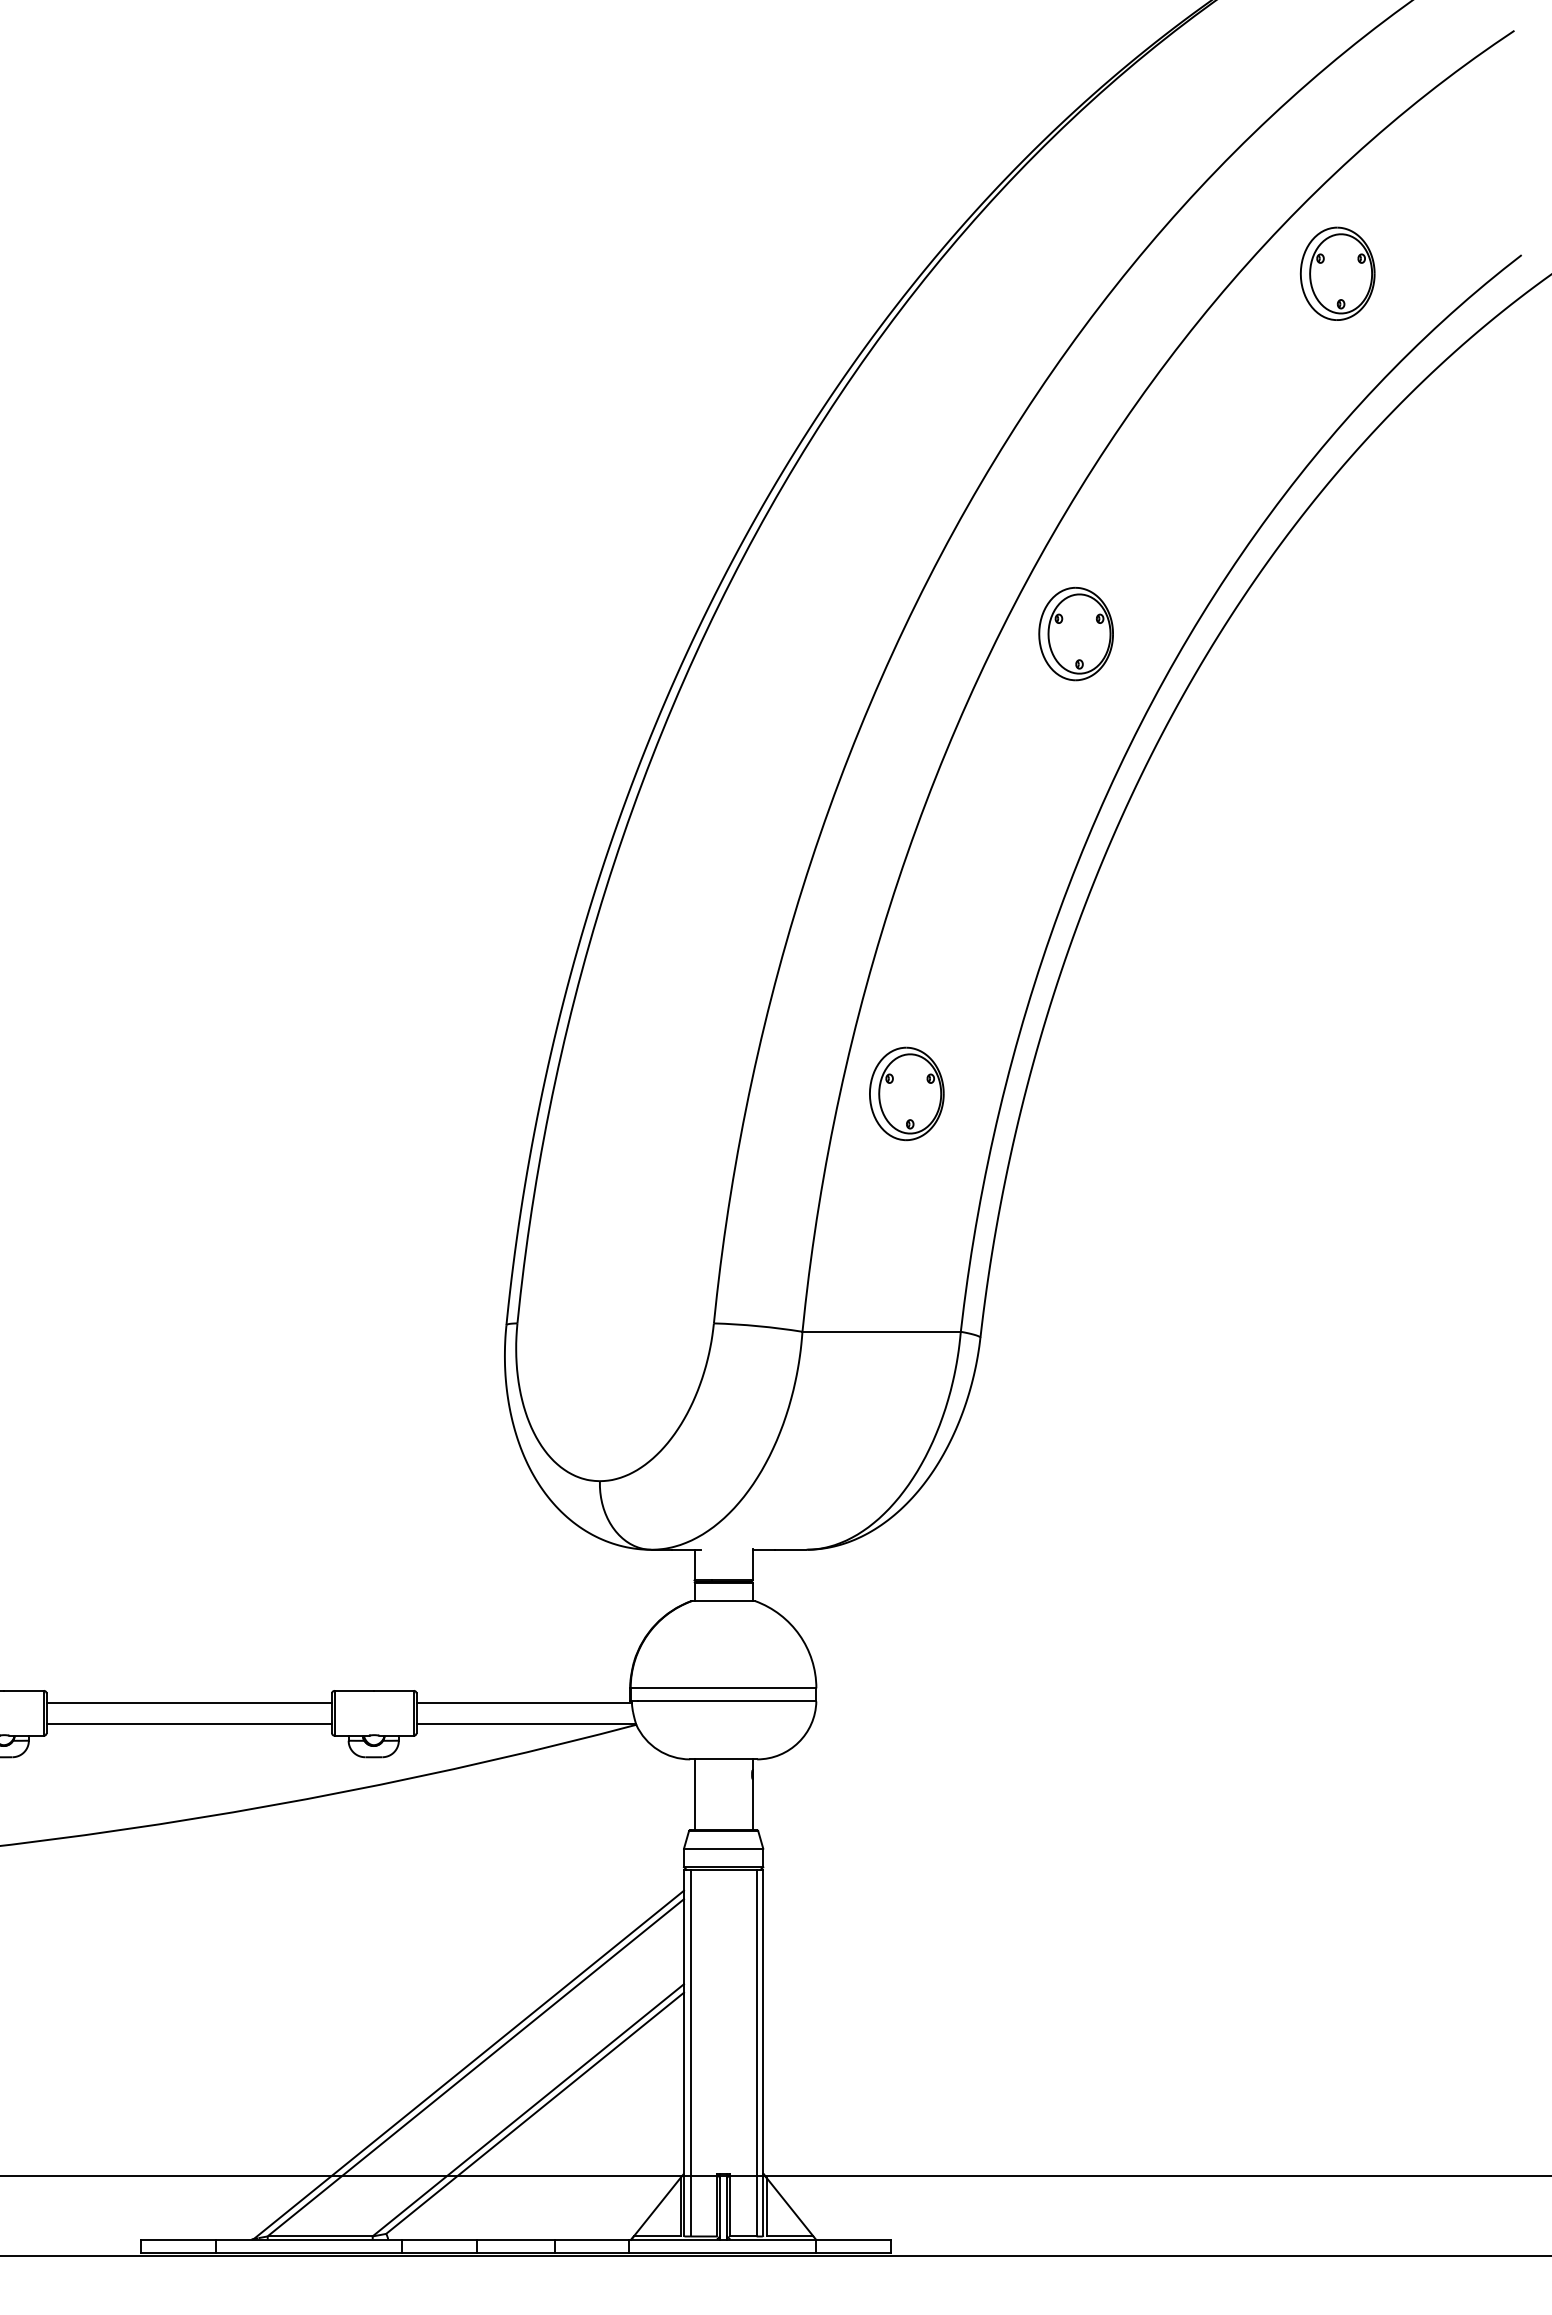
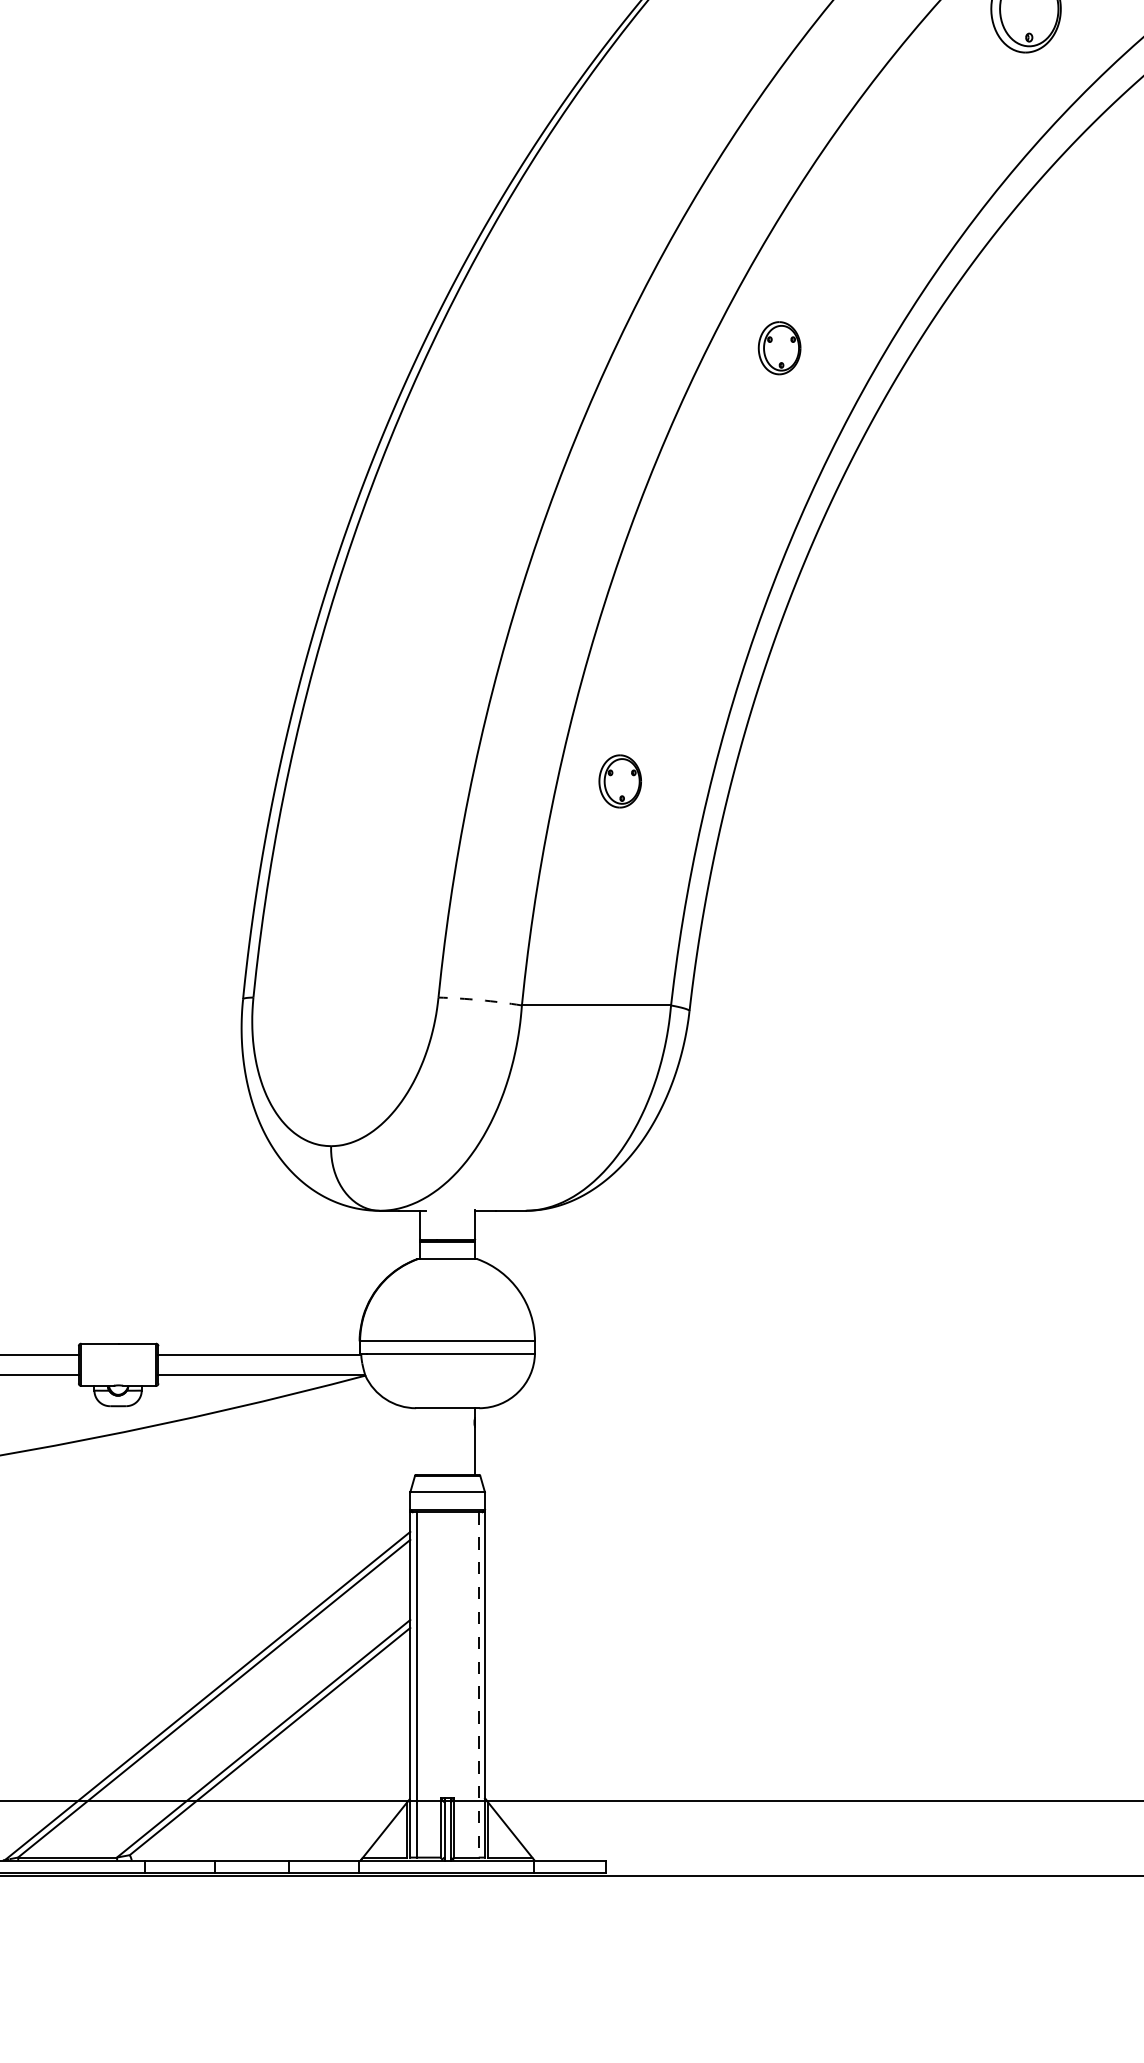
part: (1075, 633) -> (779, 347), size x0.6
part: (906, 1093) -> (619, 781), size x0.6
arc: (758, 1326) -> (480, 1000), solid -> dashed
line: (694, 1794) -> (420, 1441), removed
line: (756, 2053) -> (478, 1685), solid -> dashed

